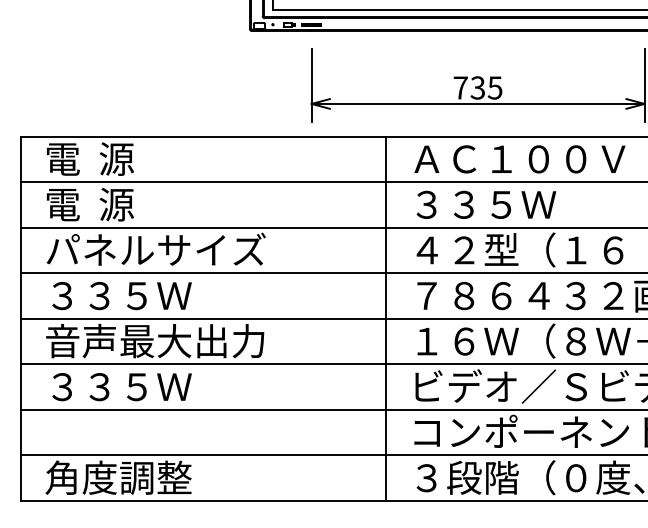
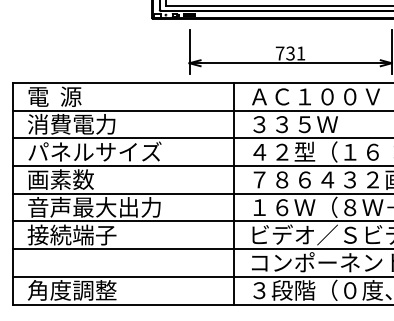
text: (494, 87) -> (300, 53), 735 -> 731
text: (117, 203) -> (71, 123), 電  源 -> 消費電力
text: (119, 295) -> (72, 179), ３３５Ｗ -> 画素数
text: (117, 385) -> (71, 234), ３３５Ｗ -> 接続端子

